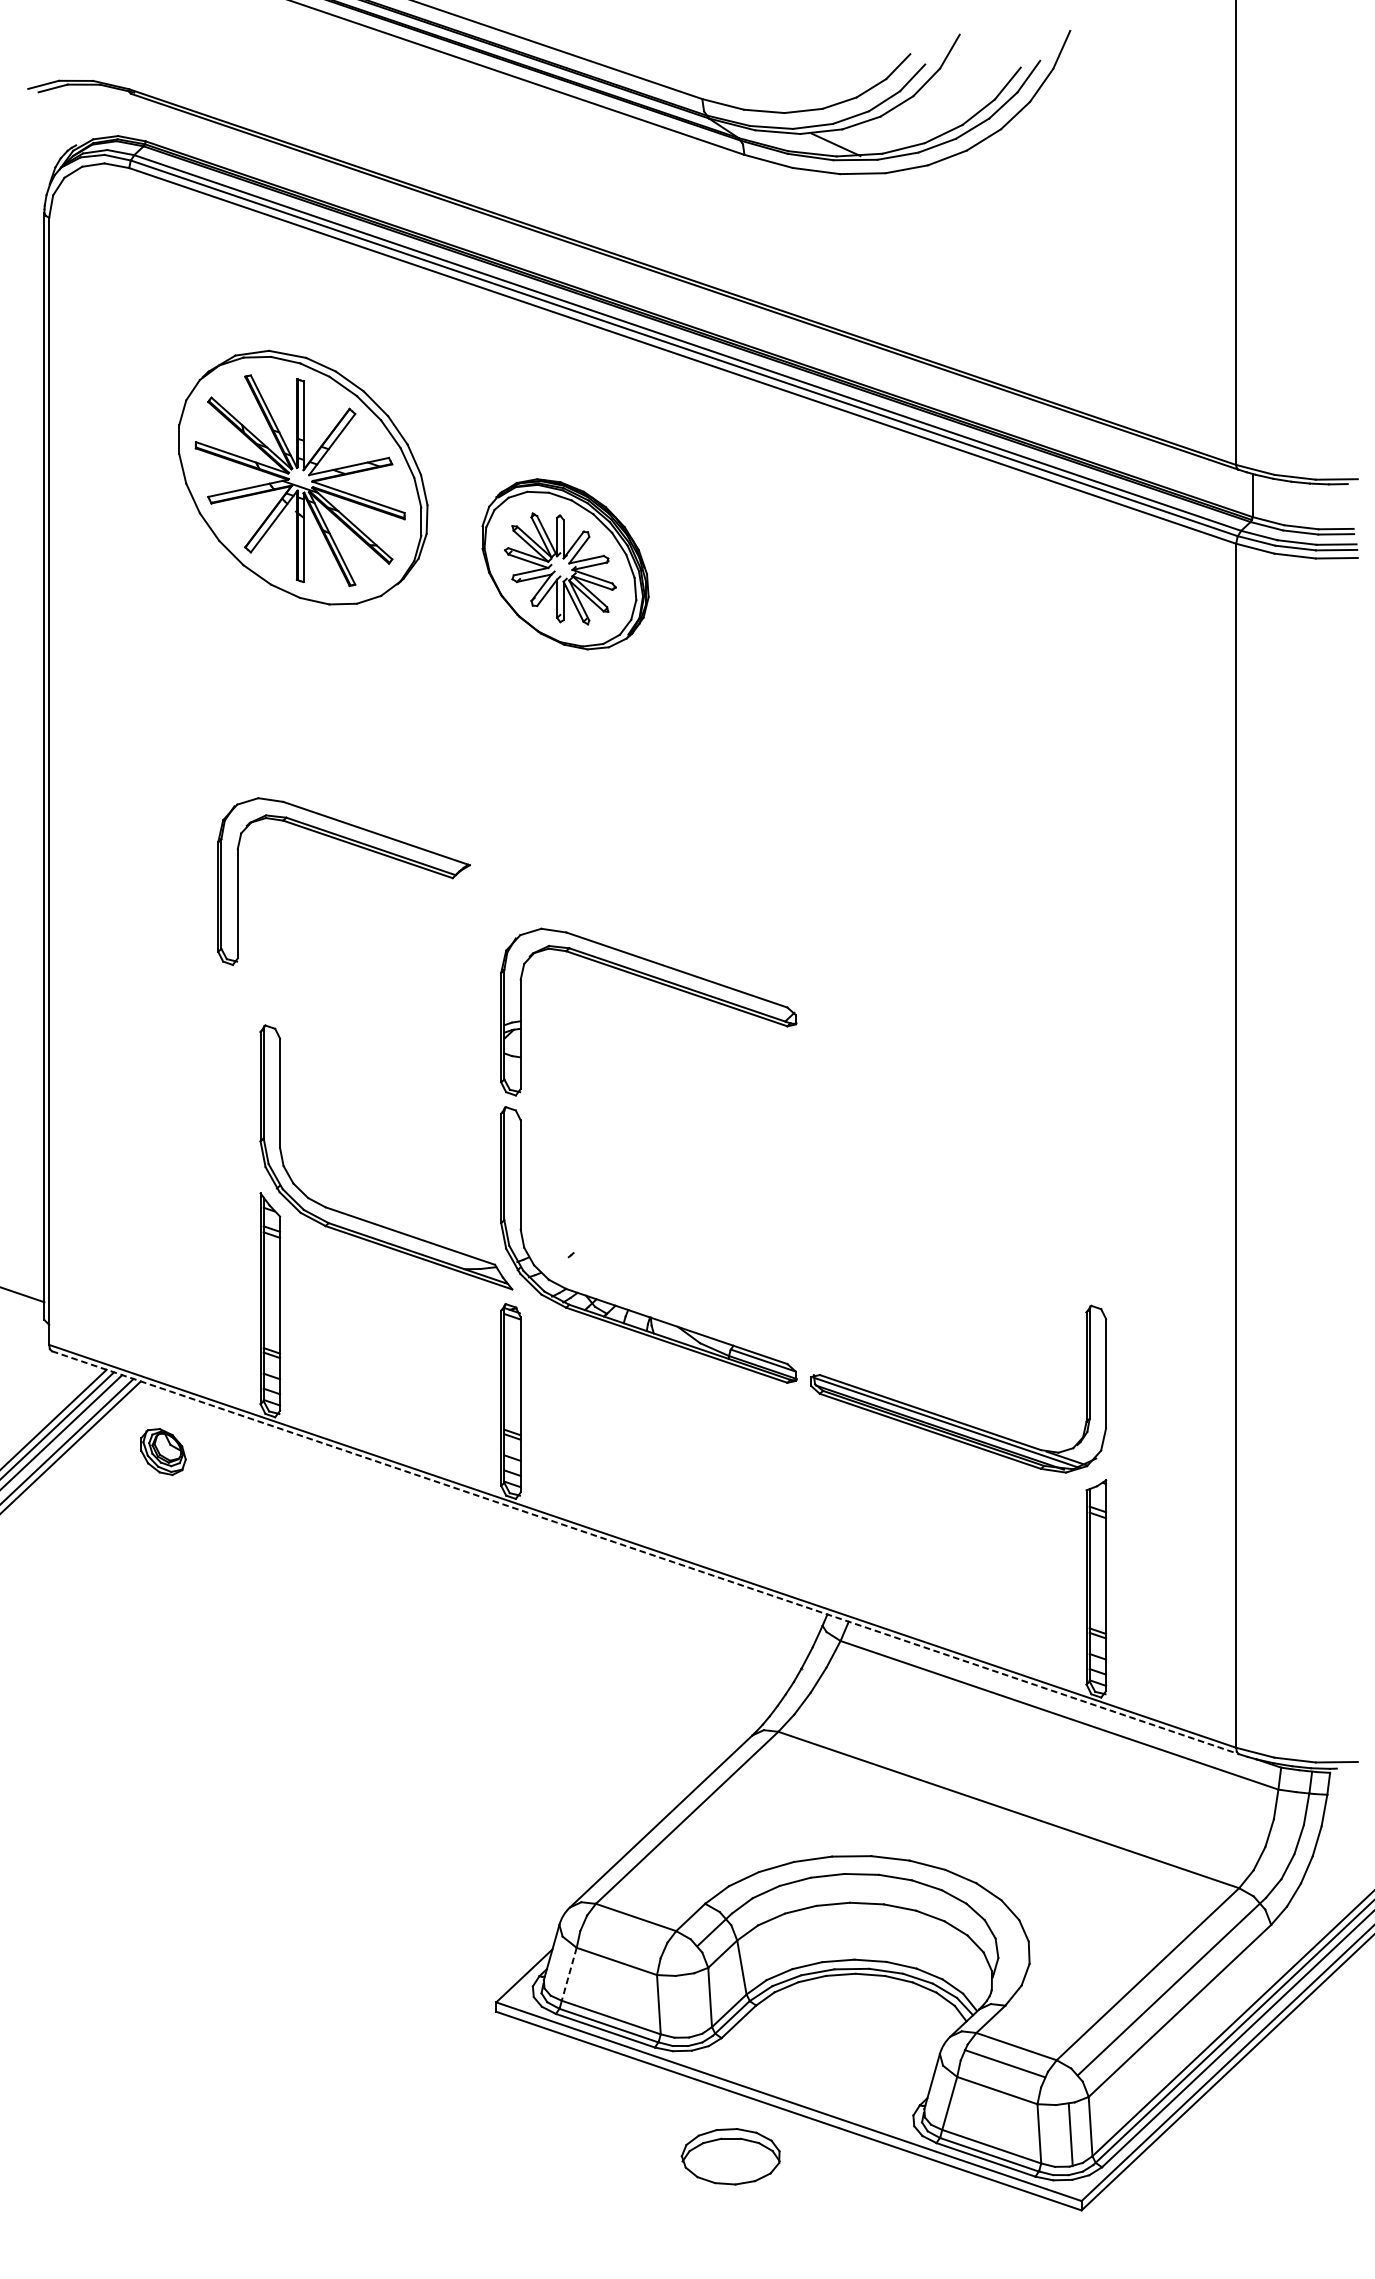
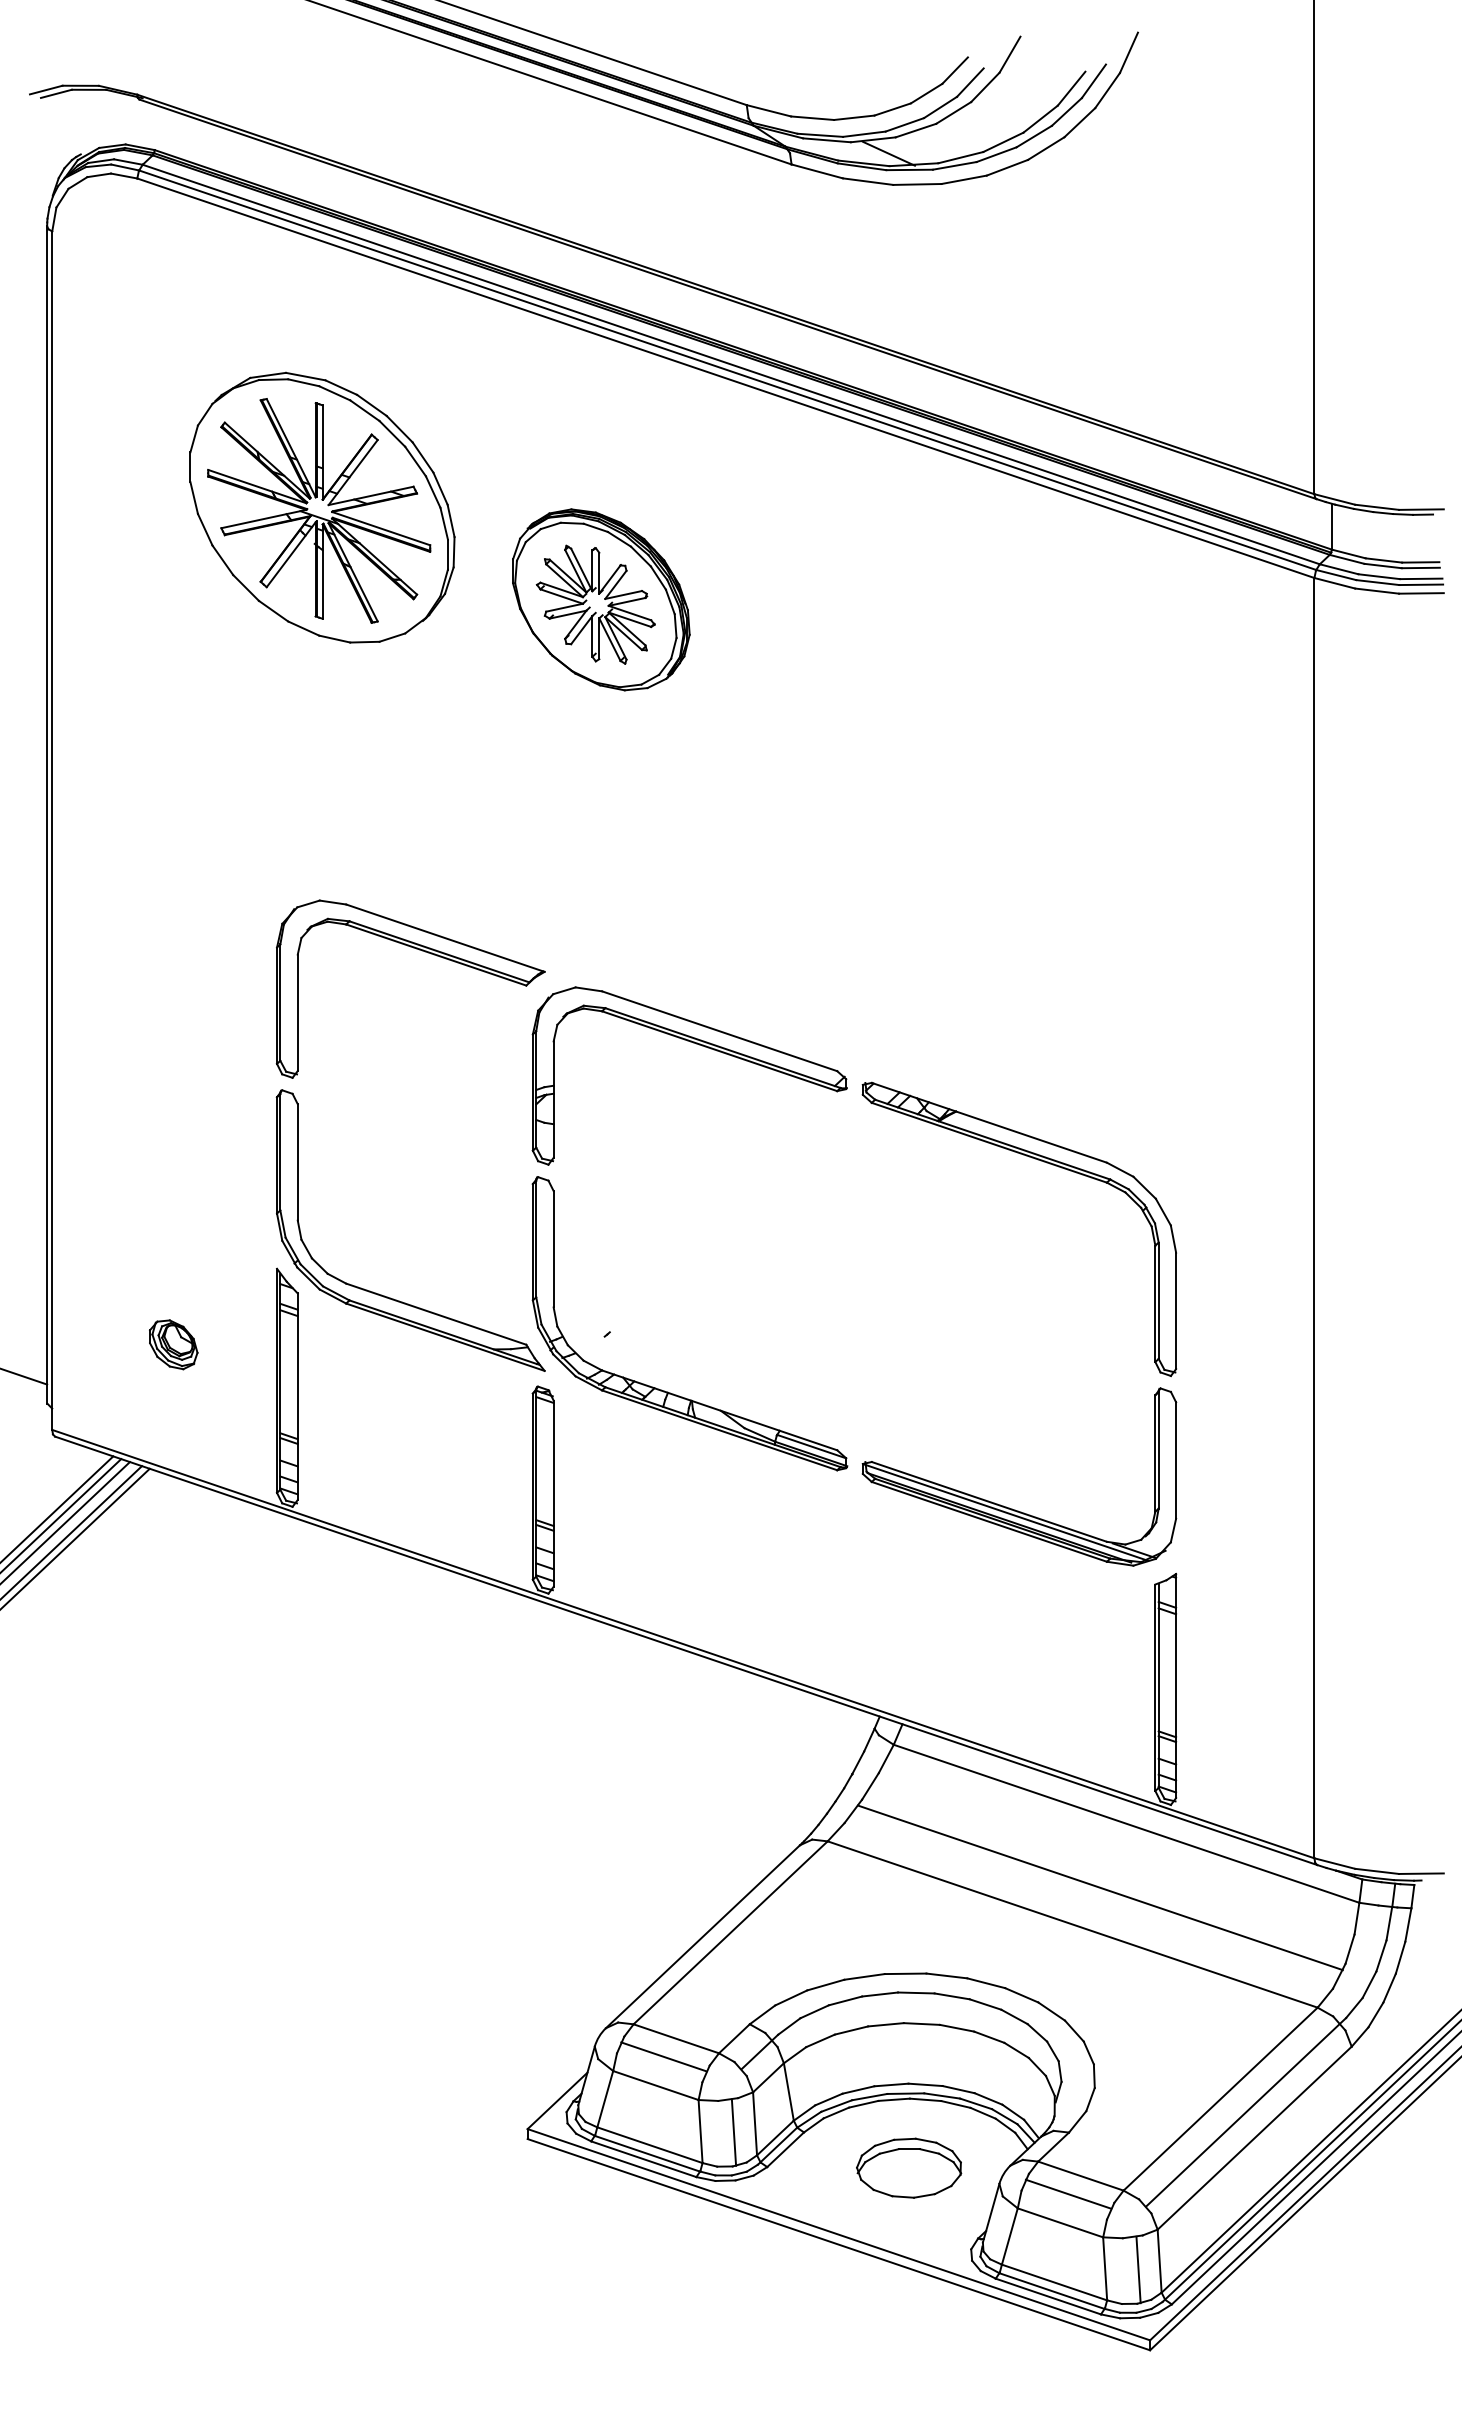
part: (355, 846) -> (422, 951), moved
part: (978, 1092) -> (1040, 1161), added
part: (163, 1451) -> (173, 1344), moved
line: (645, 1552) -> (686, 1650), dashed -> solid
line: (1034, 1775) -> (1100, 1887), added
line: (624, 1934) -> (663, 2056), added
line: (569, 1974) -> (605, 2099), dashed -> solid
line: (689, 2005) -> (733, 2132), added
part: (731, 2156) -> (909, 2167), moved

